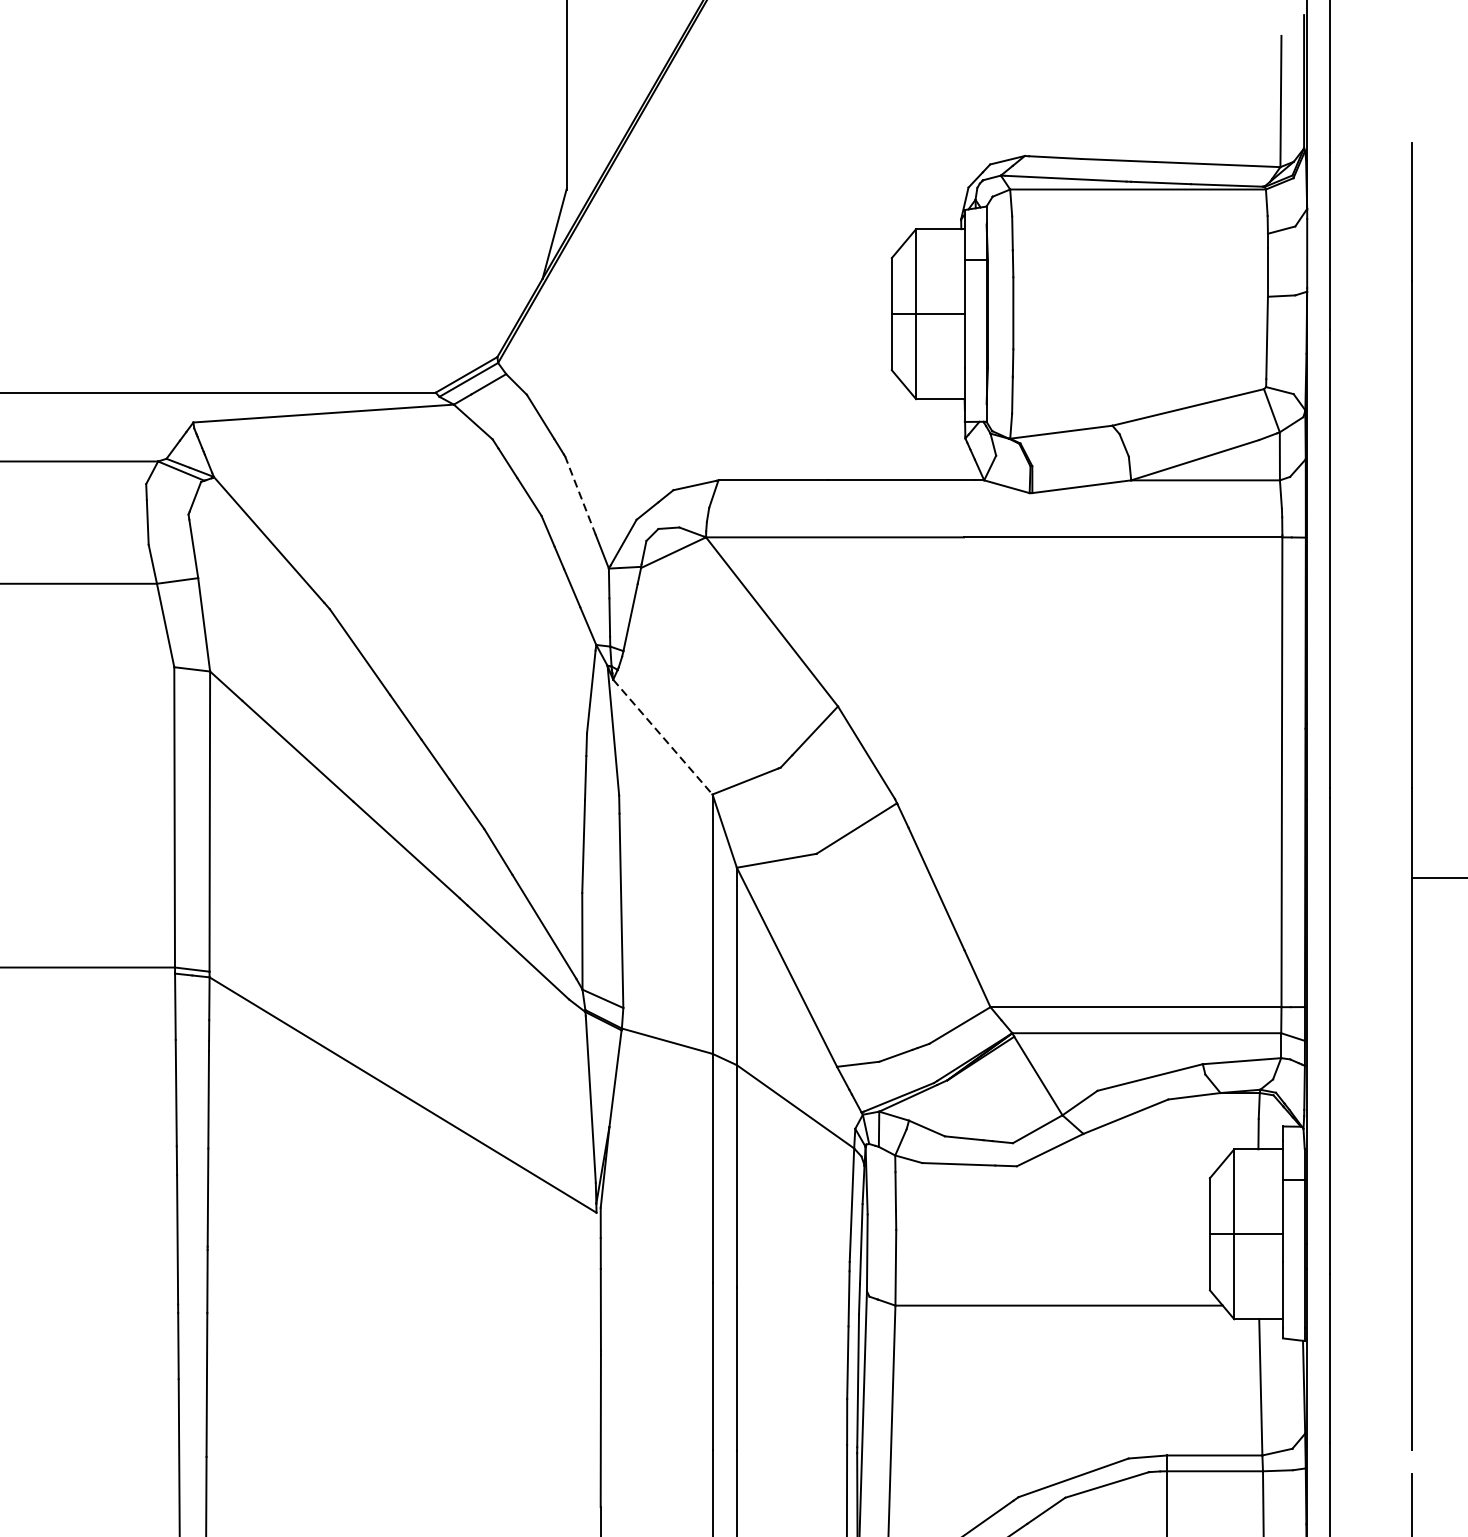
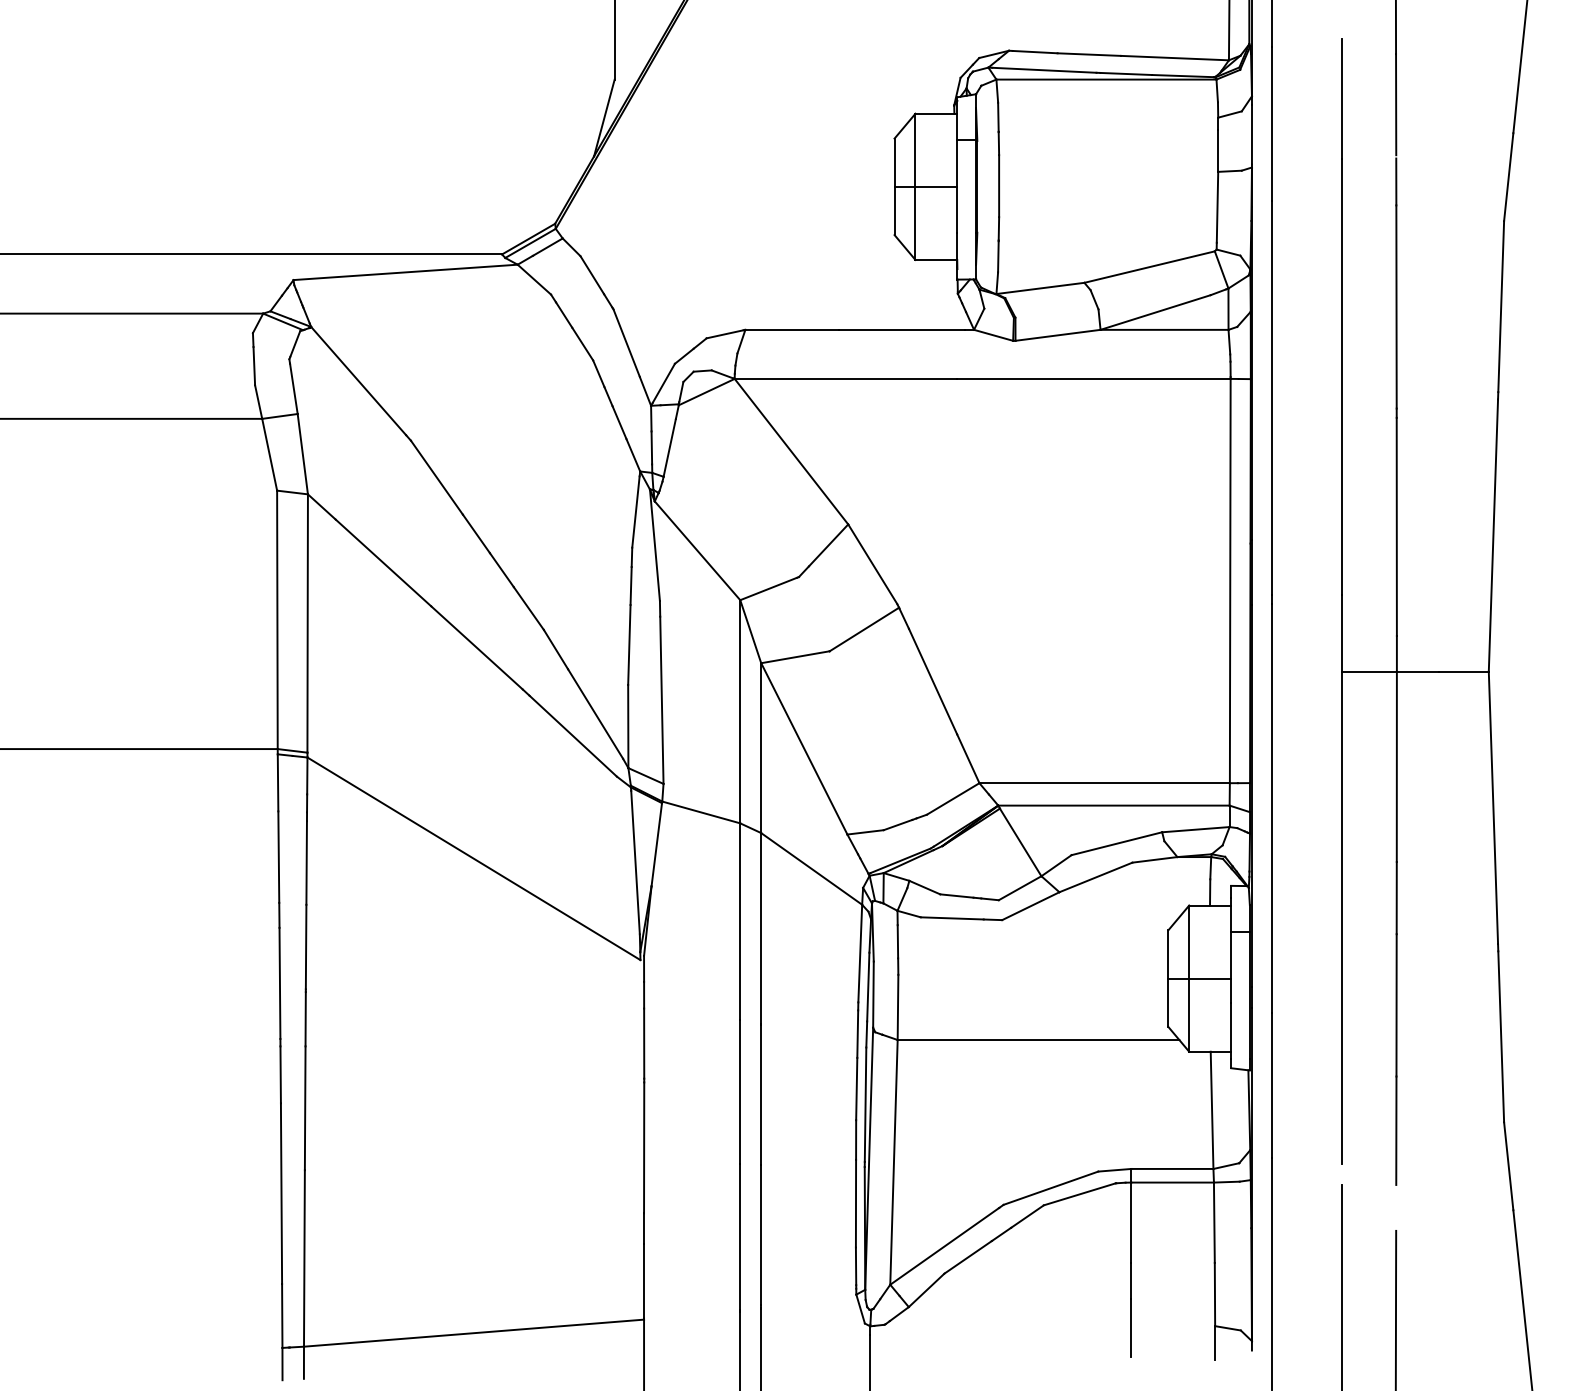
line: (580, 495) -> (626, 342), dashed -> solid
line: (662, 737) -> (697, 551), dashed -> solid

